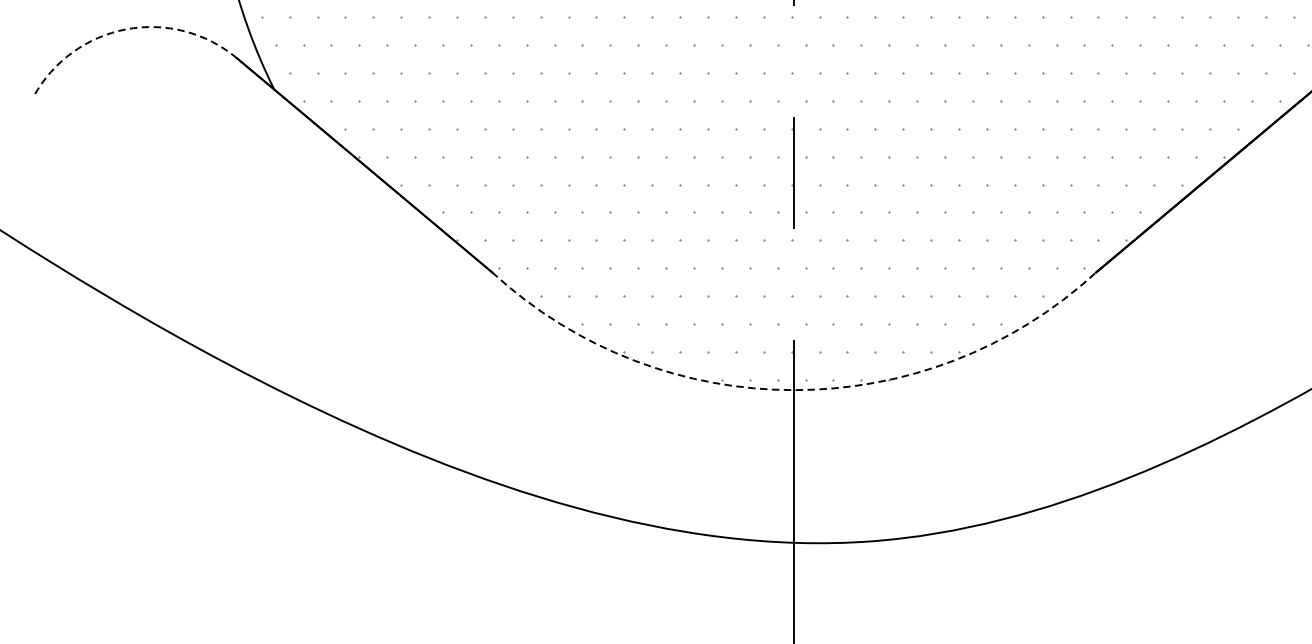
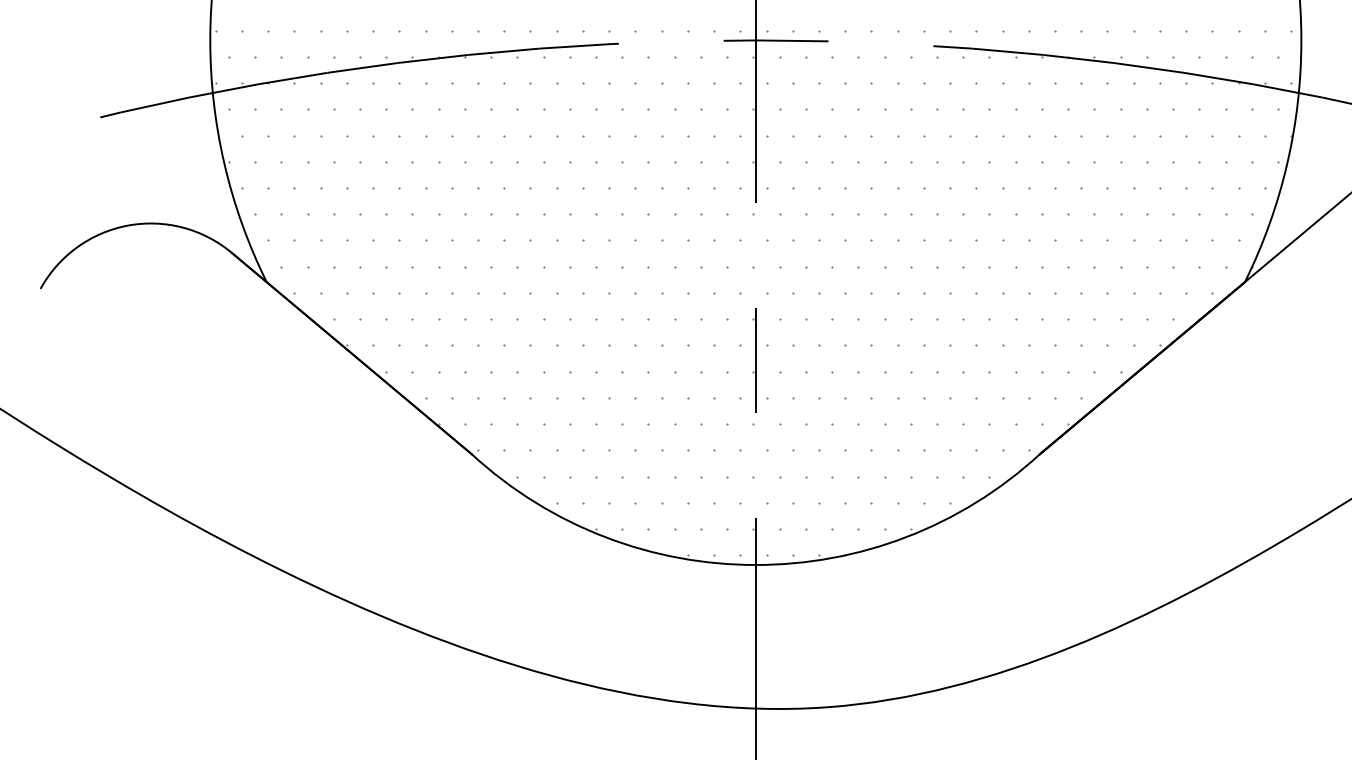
arc: (126, 29) -> (127, 225), dashed -> solid
arc: (793, 389) -> (755, 564), dashed -> solid

